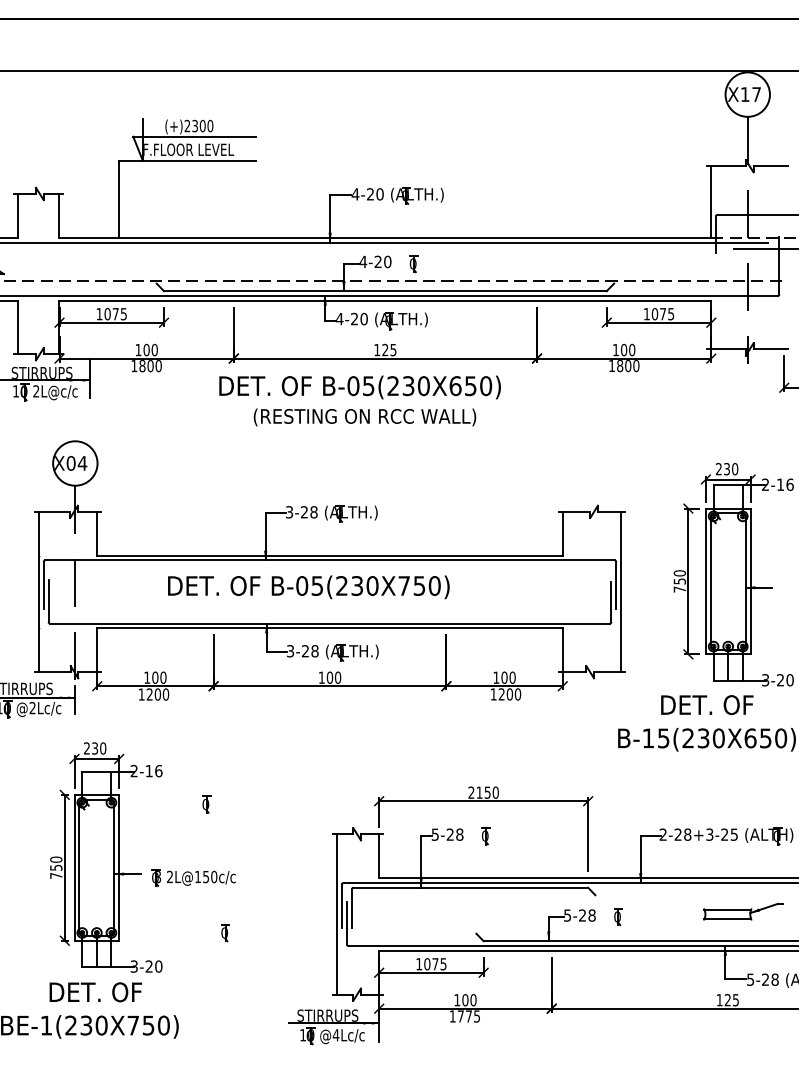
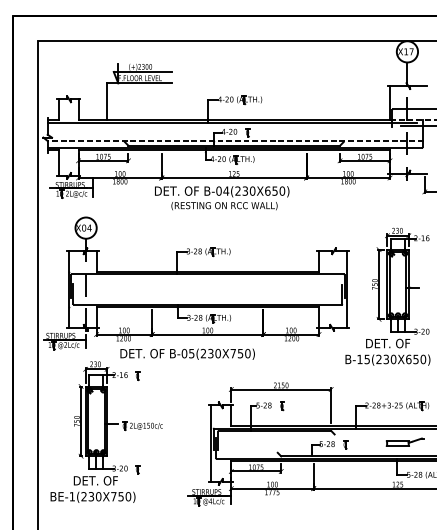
text: (369, 384) -> (226, 190), B-05(230X650) -> B-04(230X650)
text: (308, 585) -> (187, 353), moved
part: (205, 805) -> (137, 376), moved
part: (224, 933) -> (137, 469), moved

